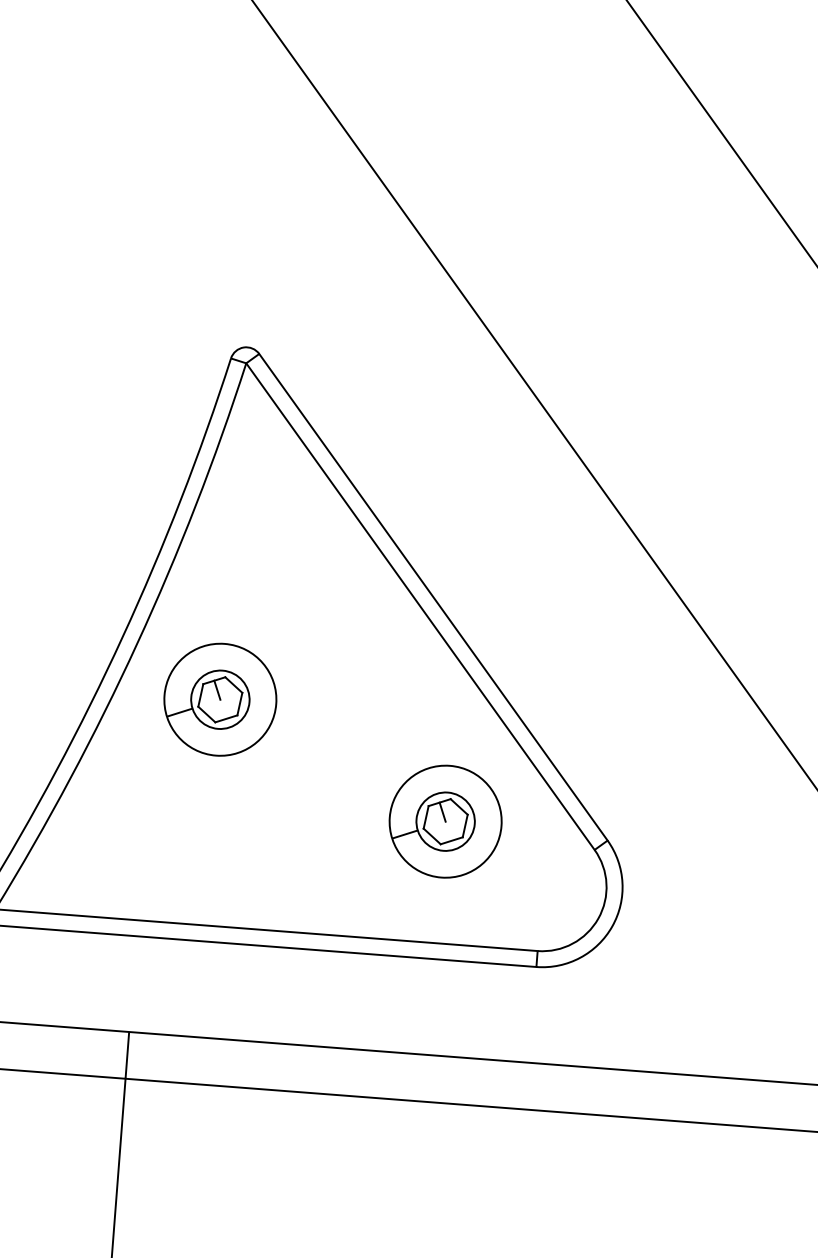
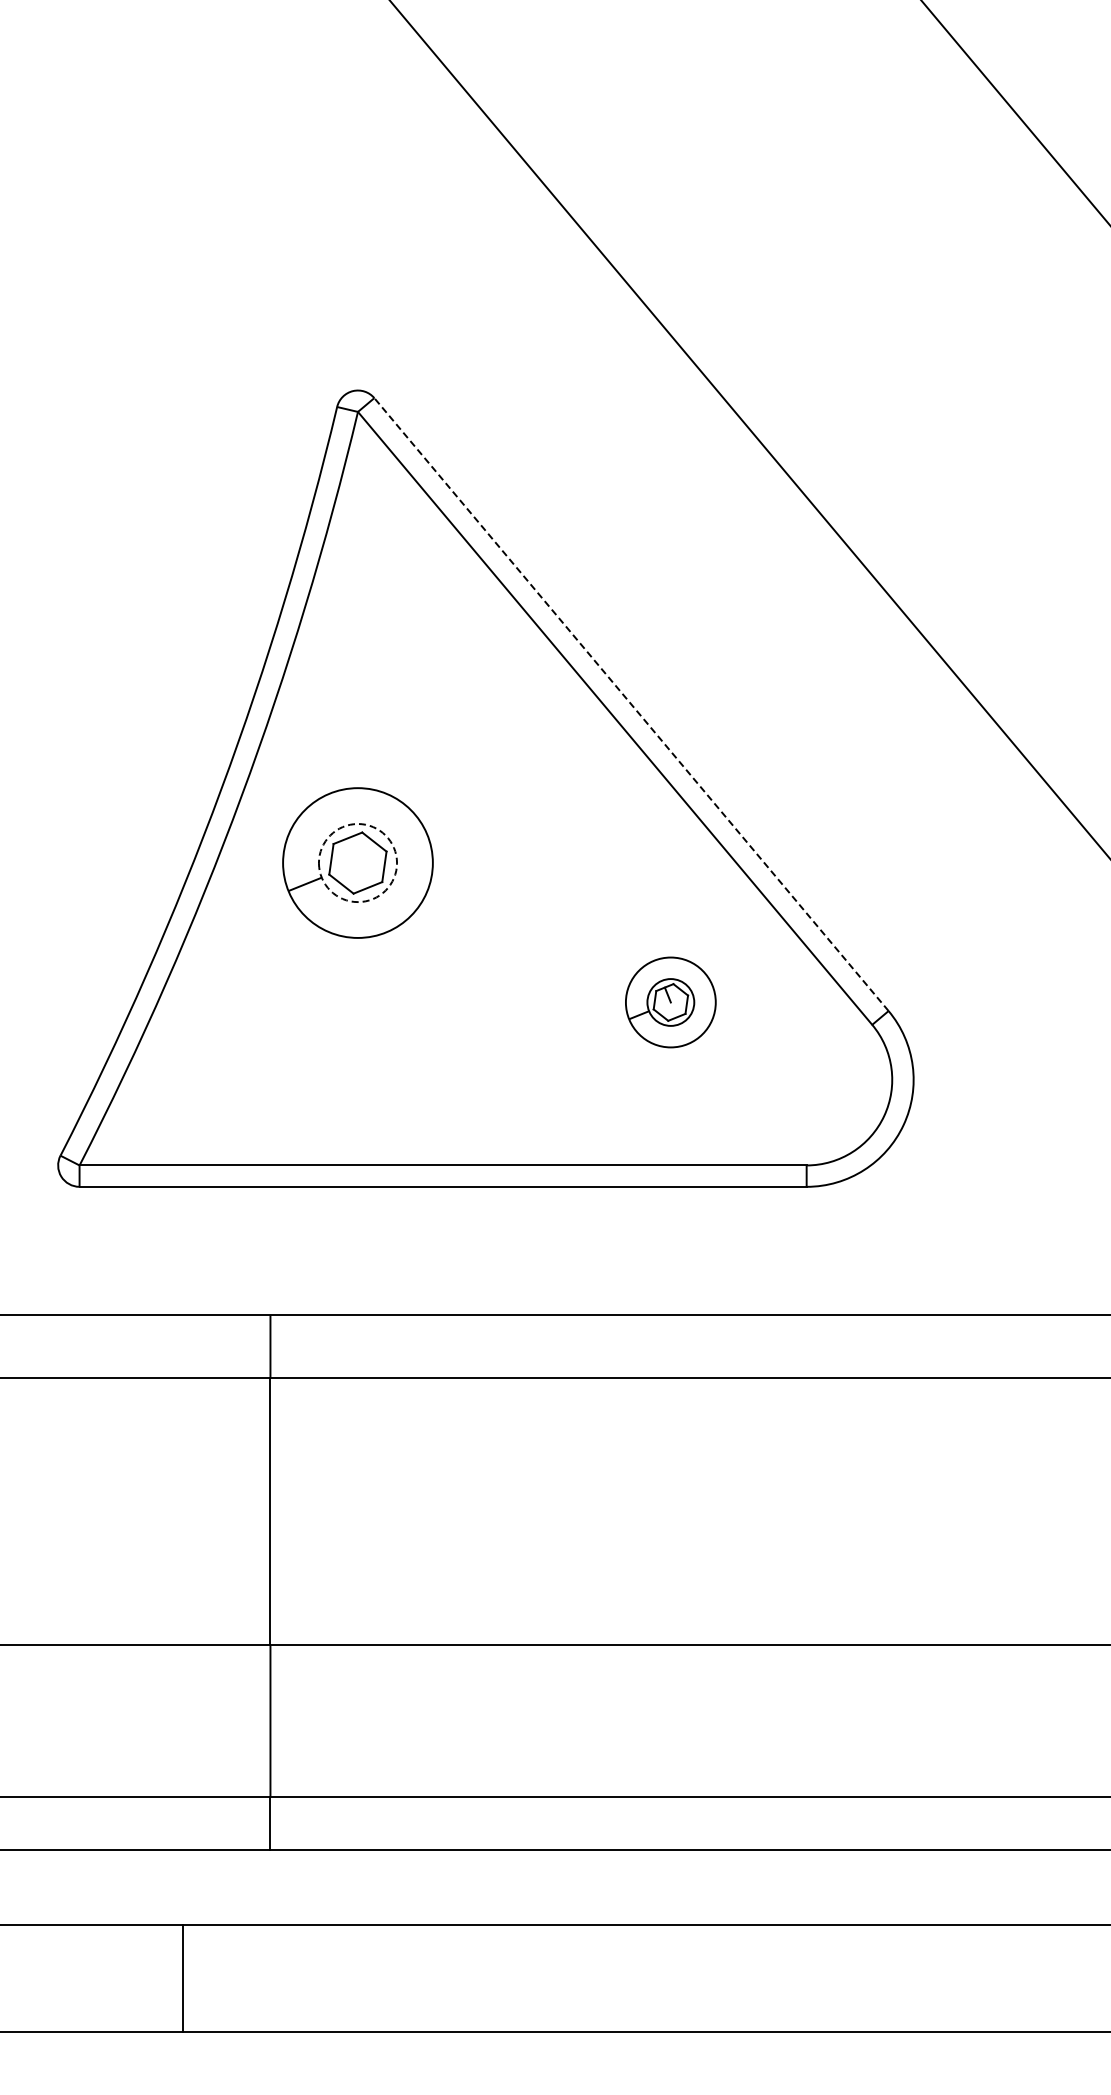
line: (433, 597) -> (631, 704), solid -> dashed
line: (217, 690) -> (352, 850), removed
circle: (220, 700) -> (357, 863), solid -> dashed
part: (445, 821) -> (670, 1002), size x0.6

